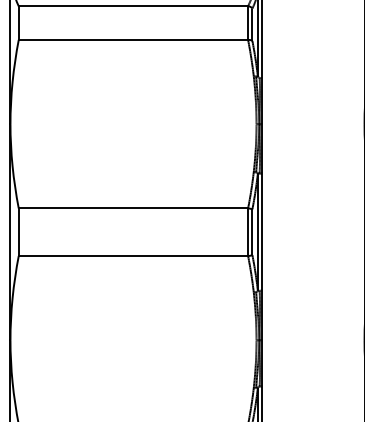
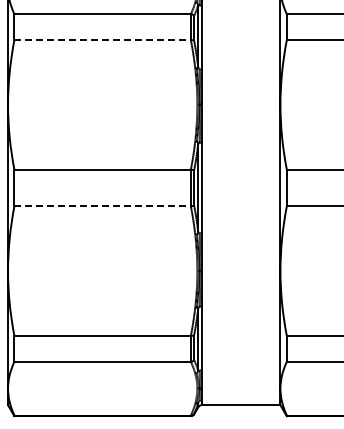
line: (134, 40) -> (103, 40), solid -> dashed
line: (134, 256) -> (103, 206), solid -> dashed

